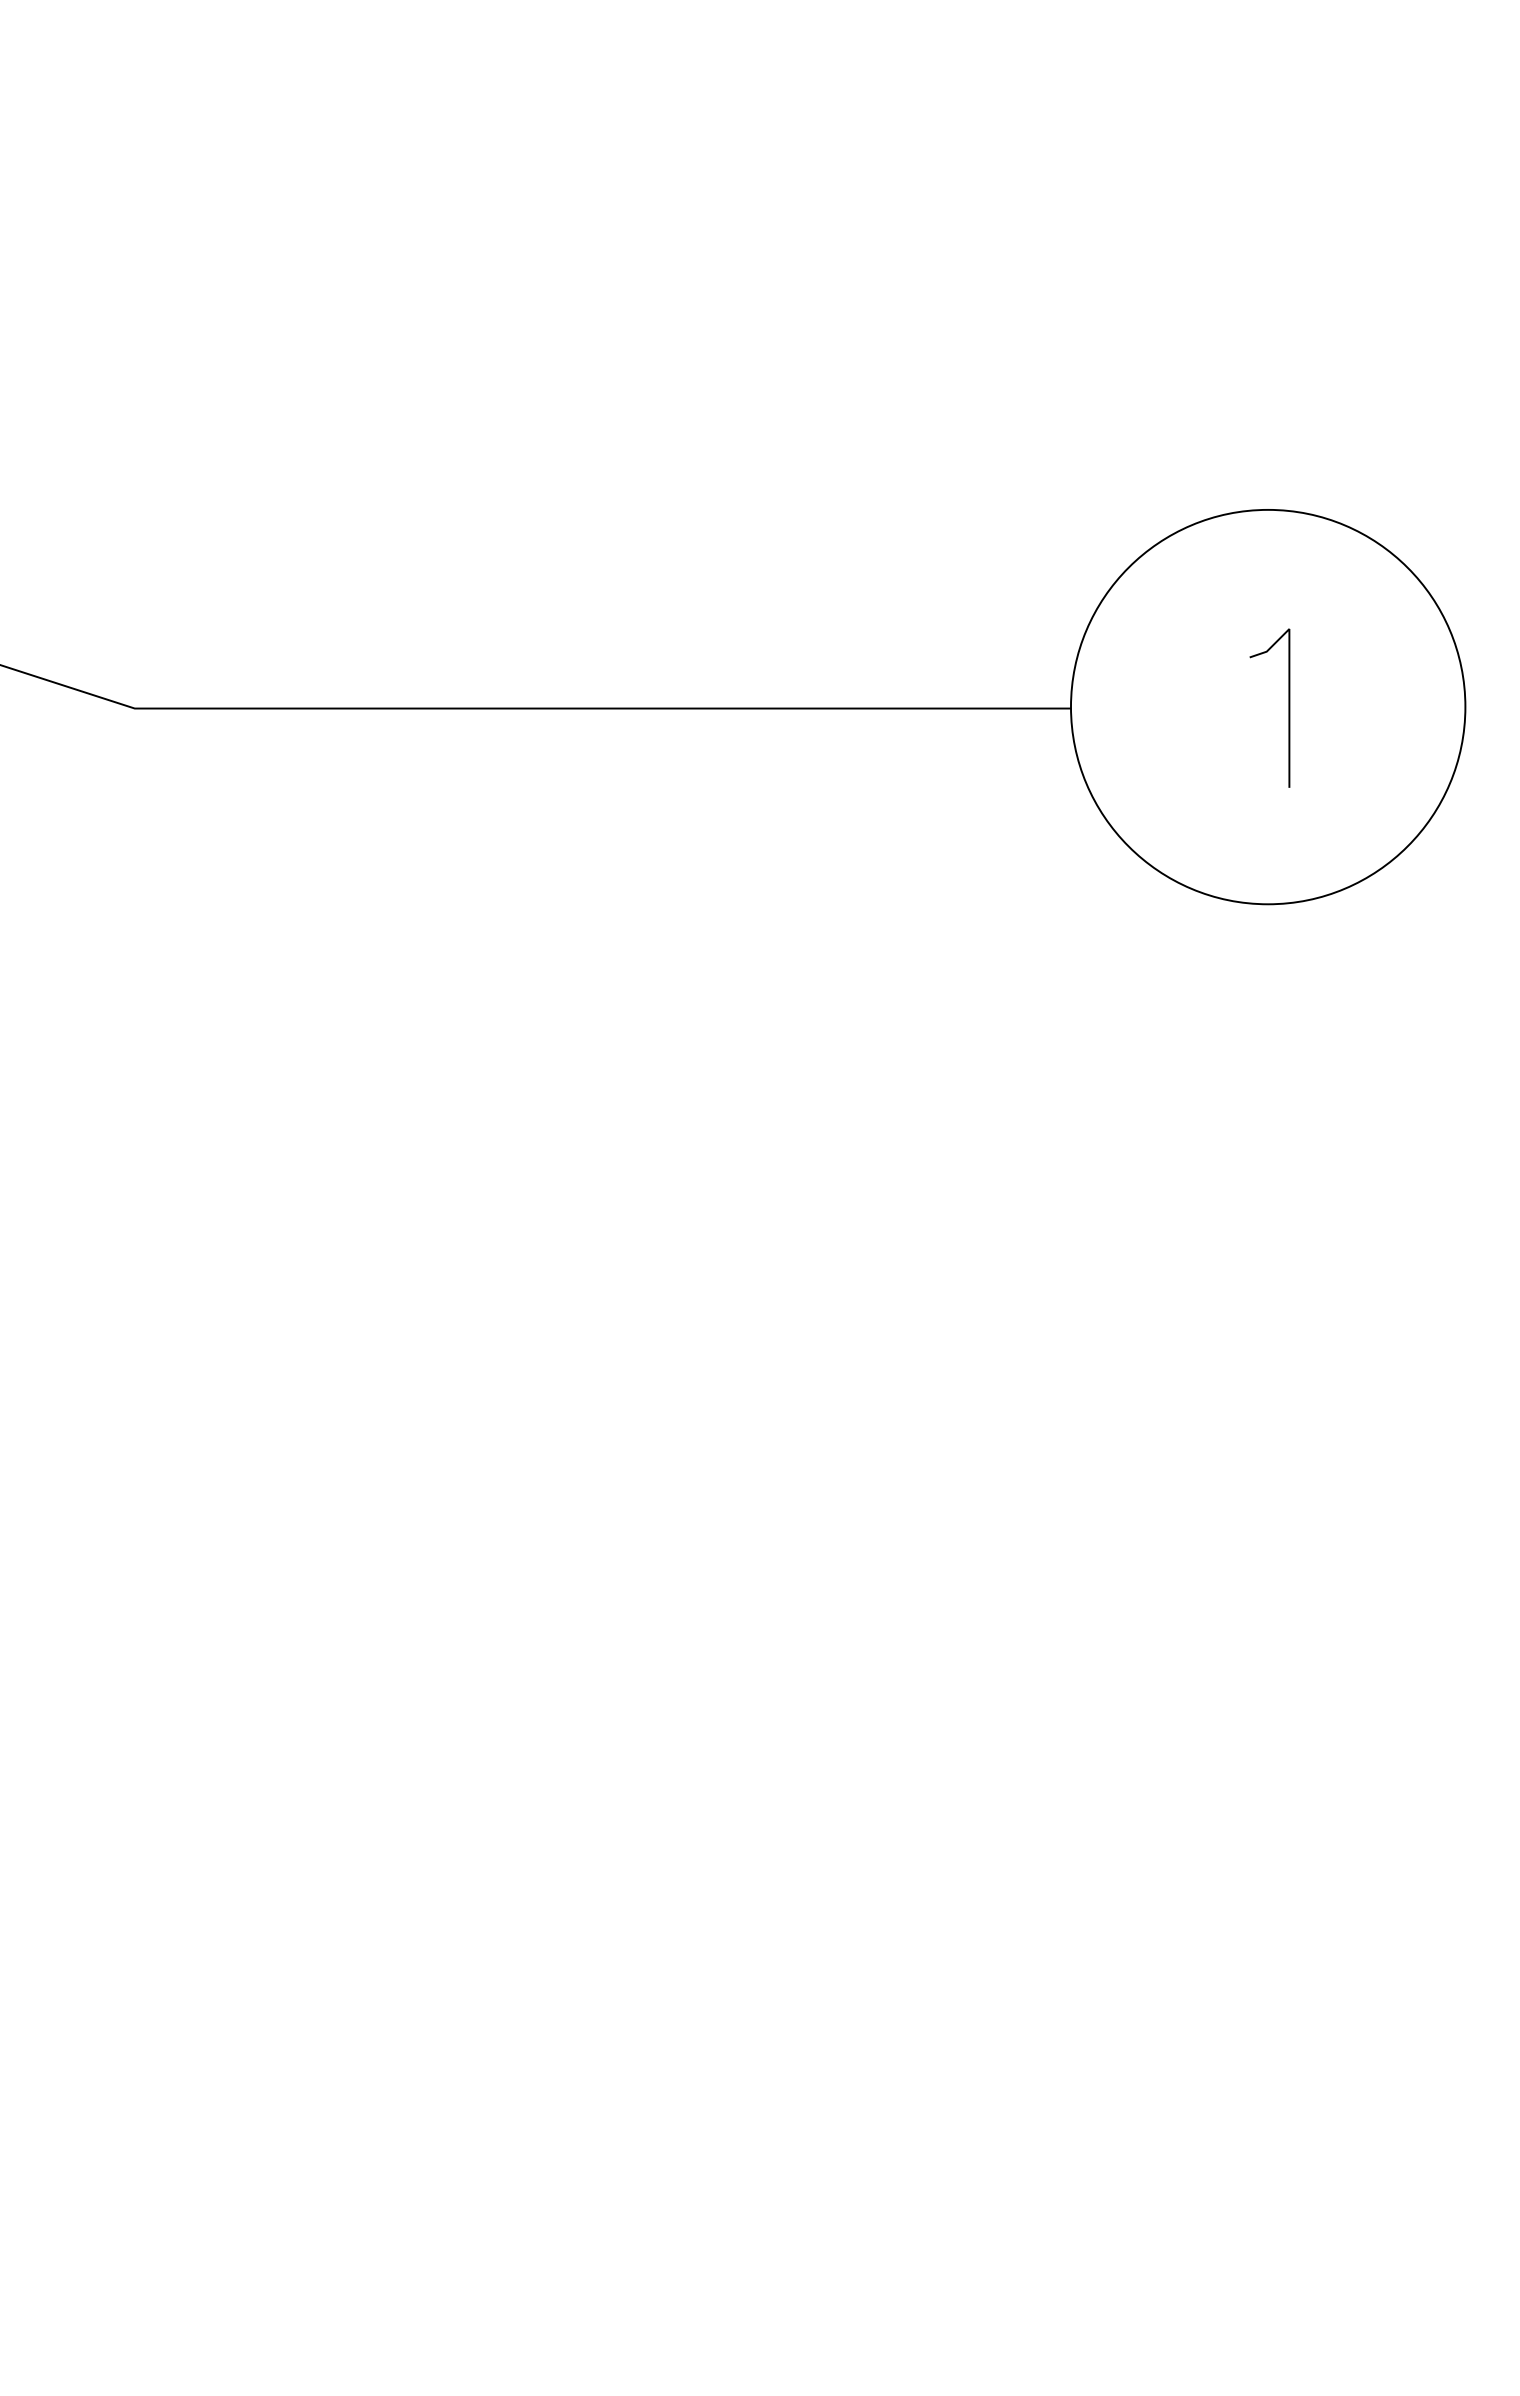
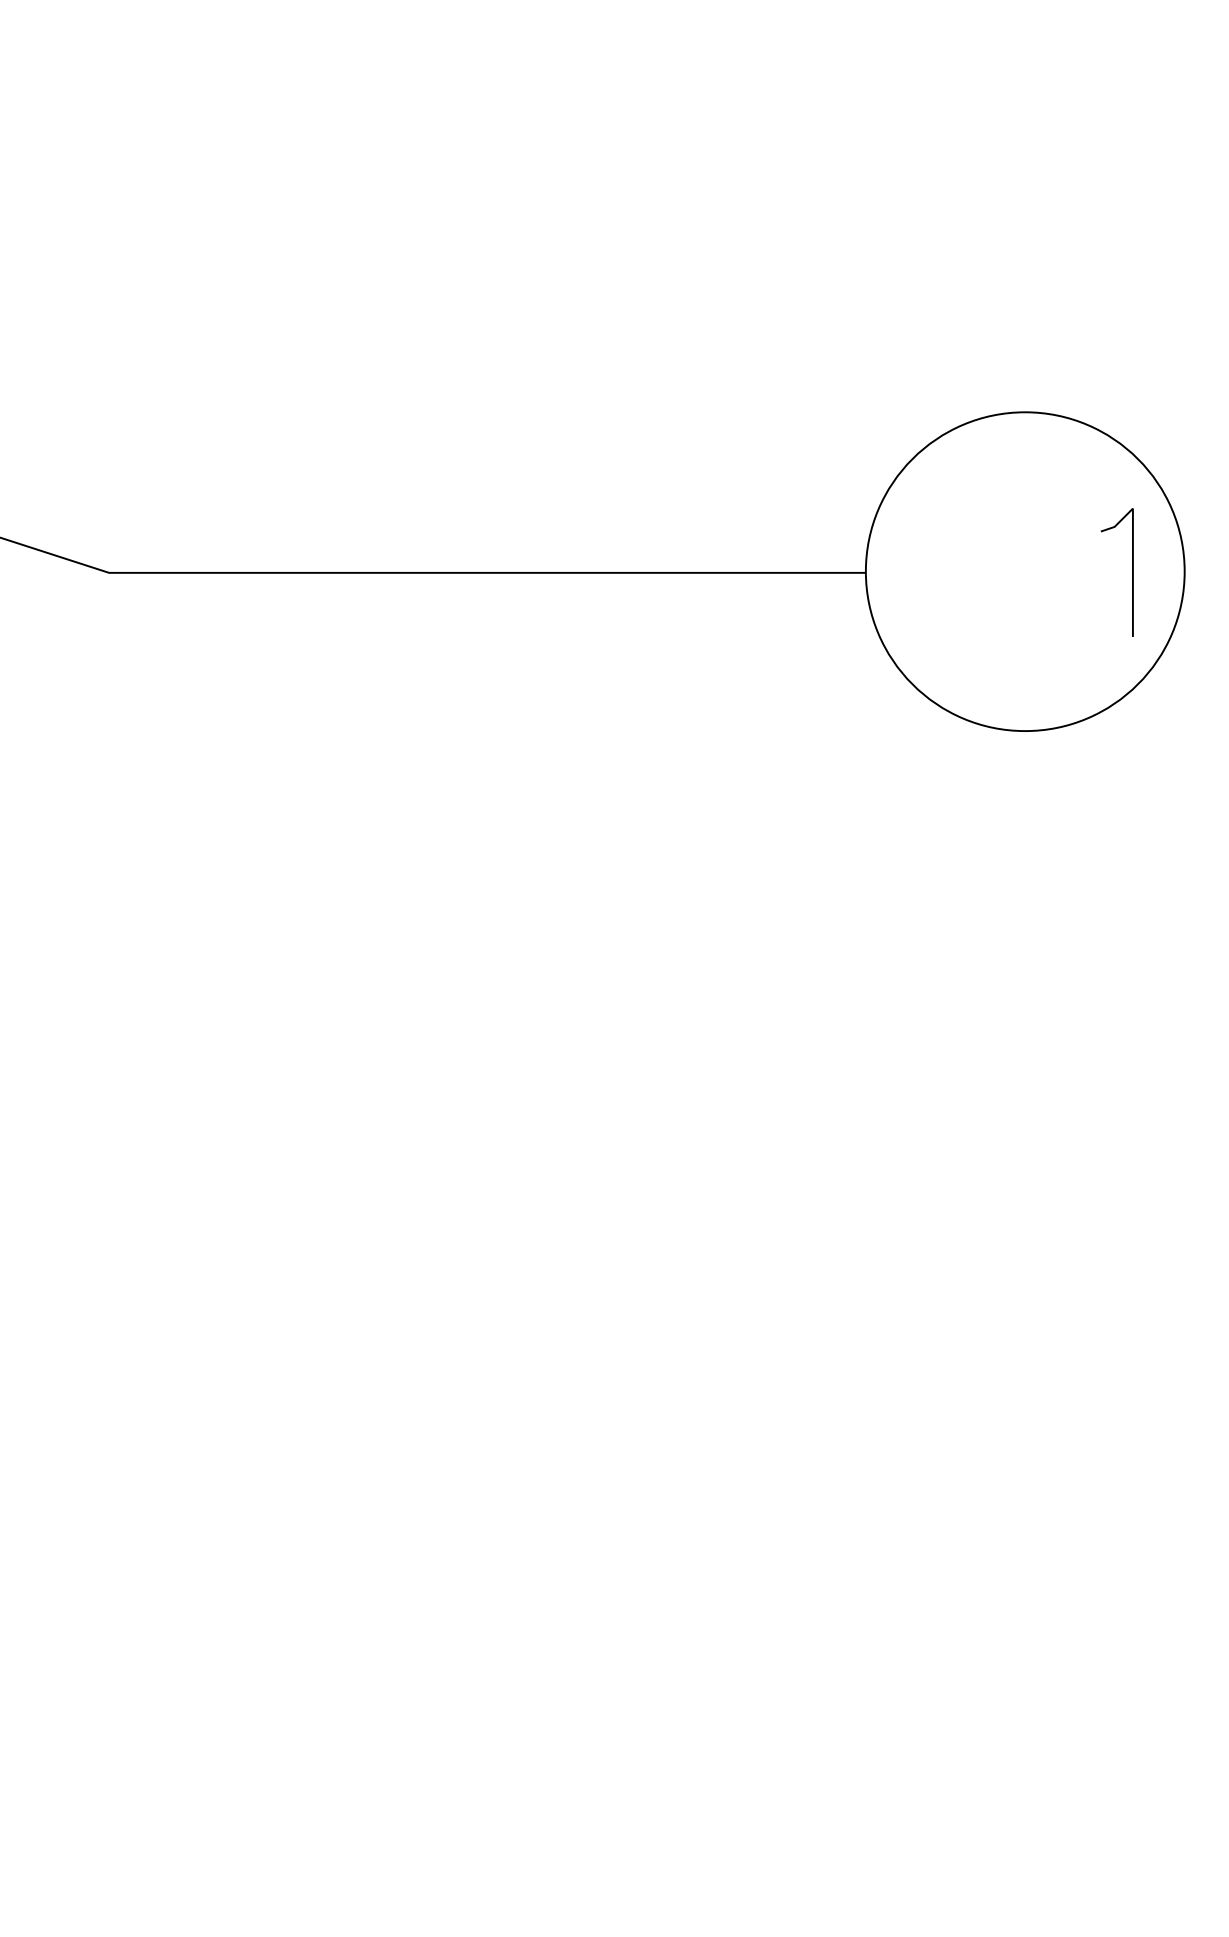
line: (1288, 707) -> (1132, 572), moved

